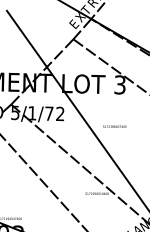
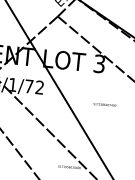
text: (114, 126) -> (104, 104), moved

